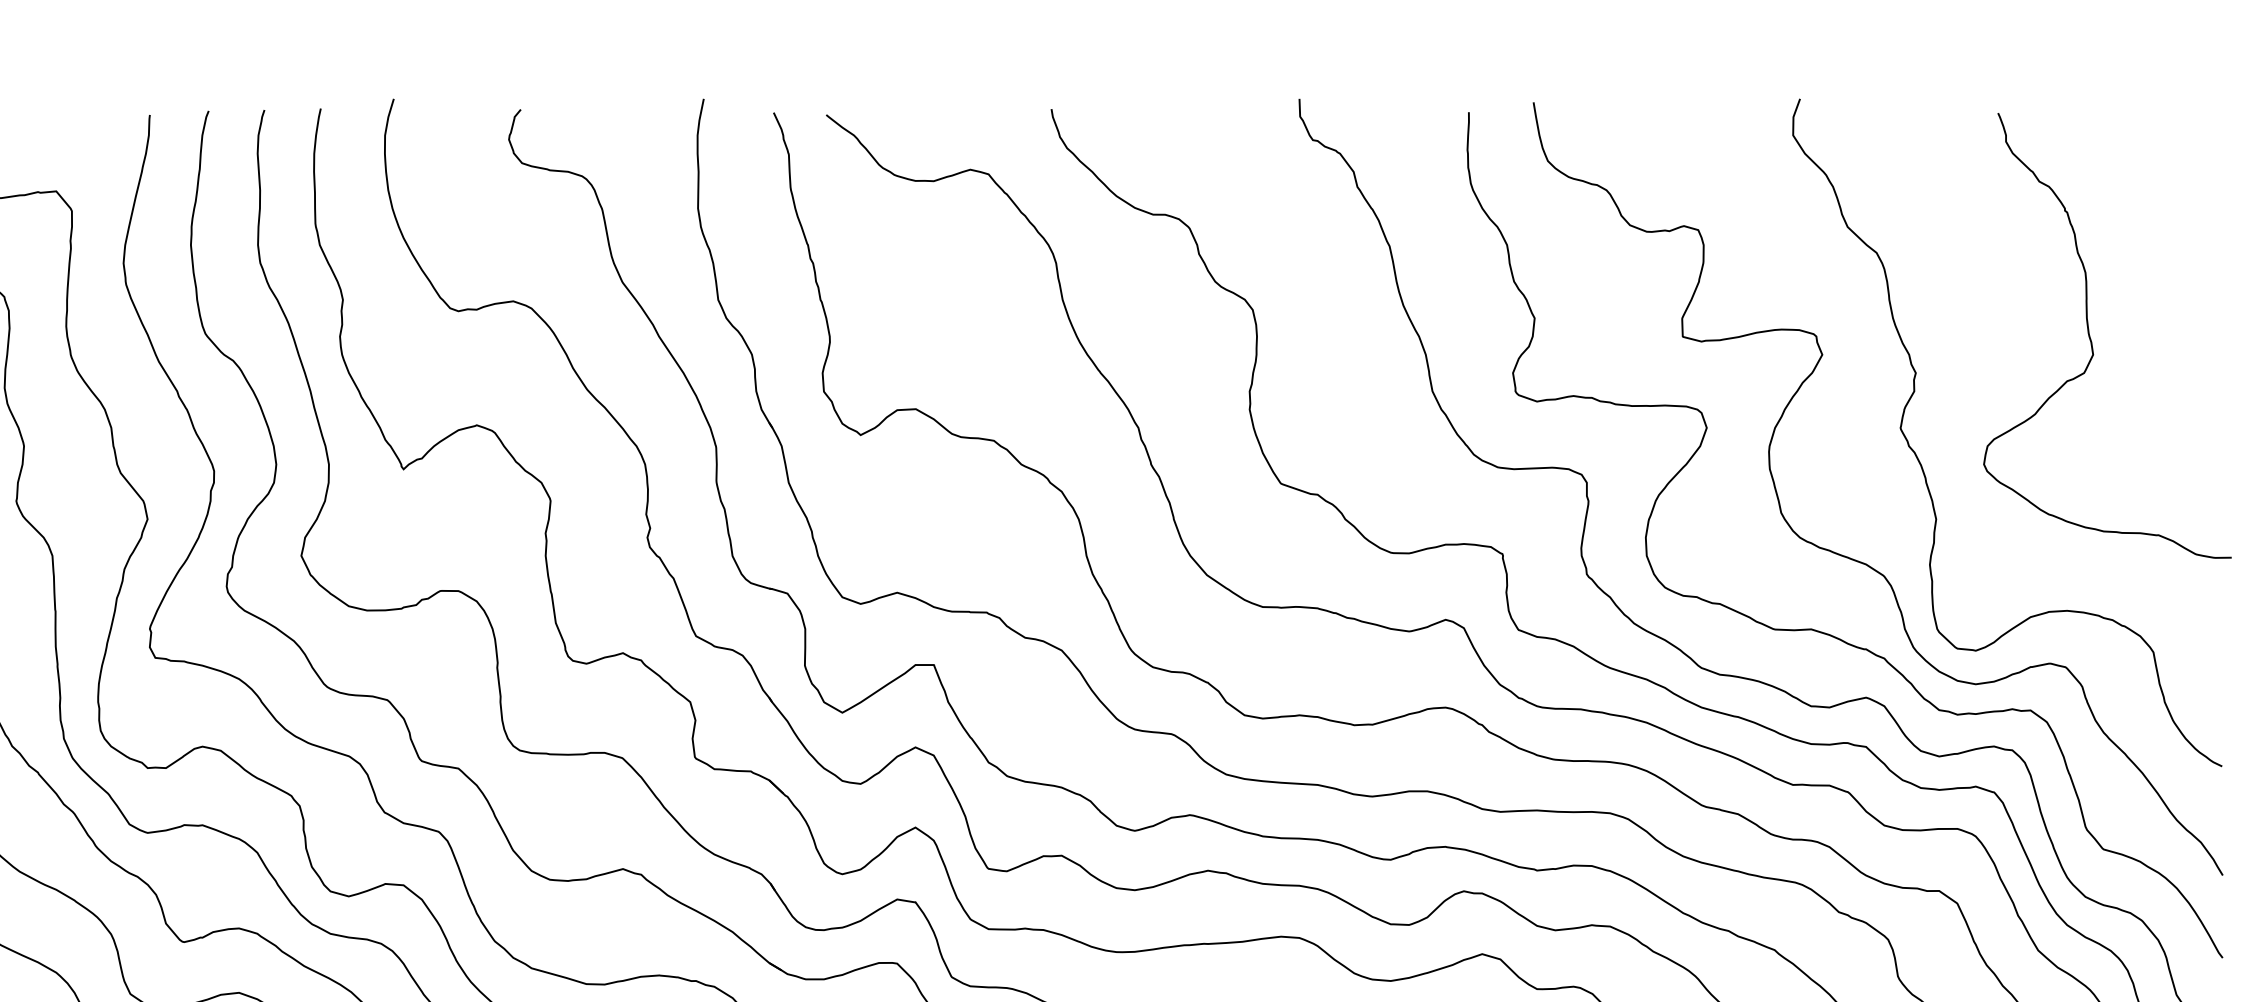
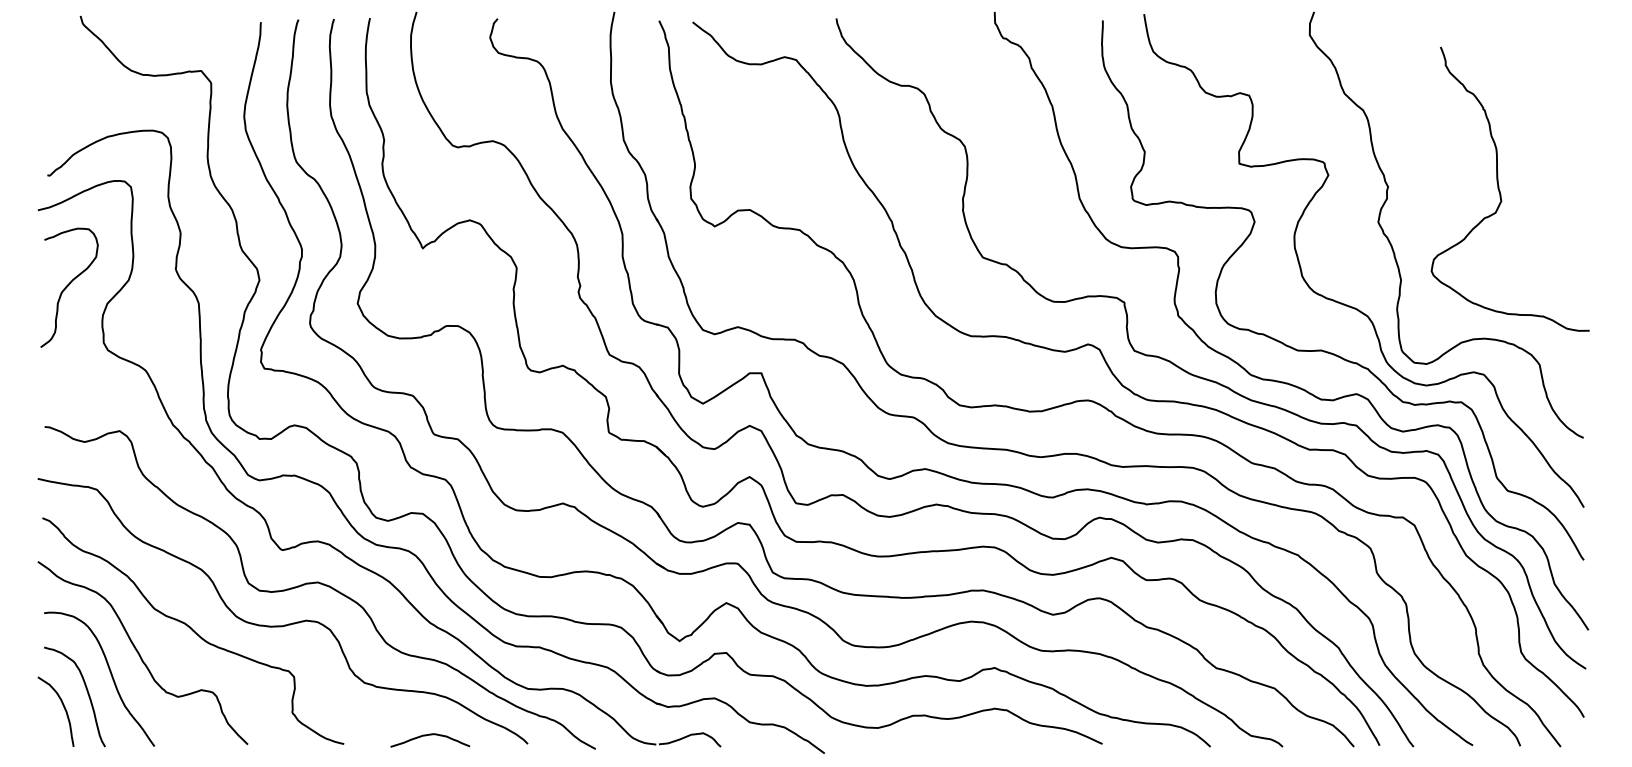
curve: (2091, 337) -> (1500, 190), moved

